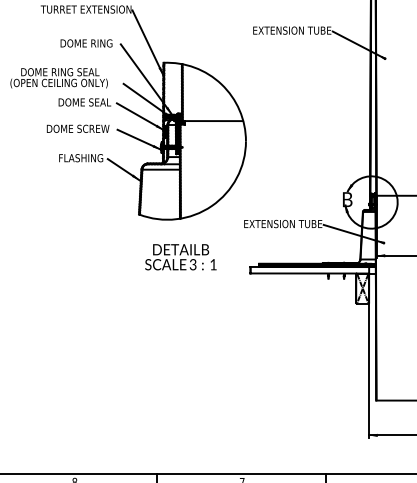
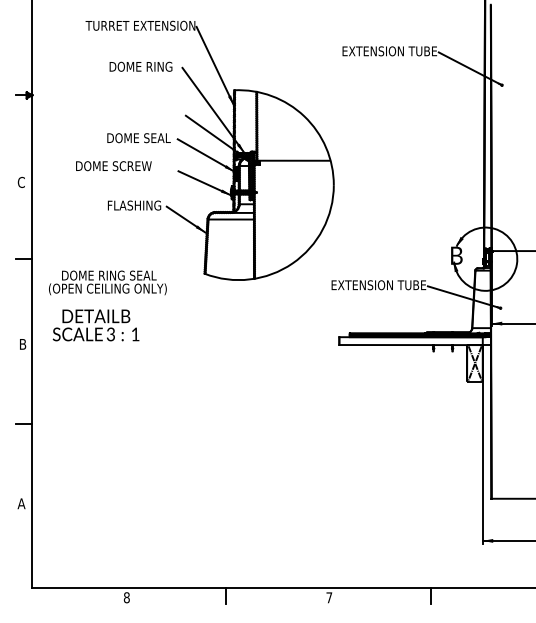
text: (58, 77) -> (107, 282), moved
text: (77, 129) -> (113, 166), moved
text: (180, 257) -> (95, 325), moved

